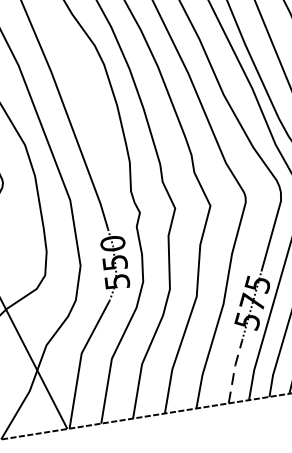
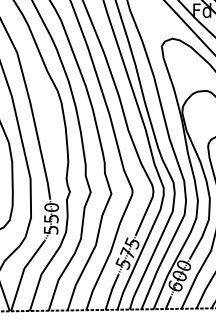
line: (234, 370) -> (111, 291), dashed -> solid

